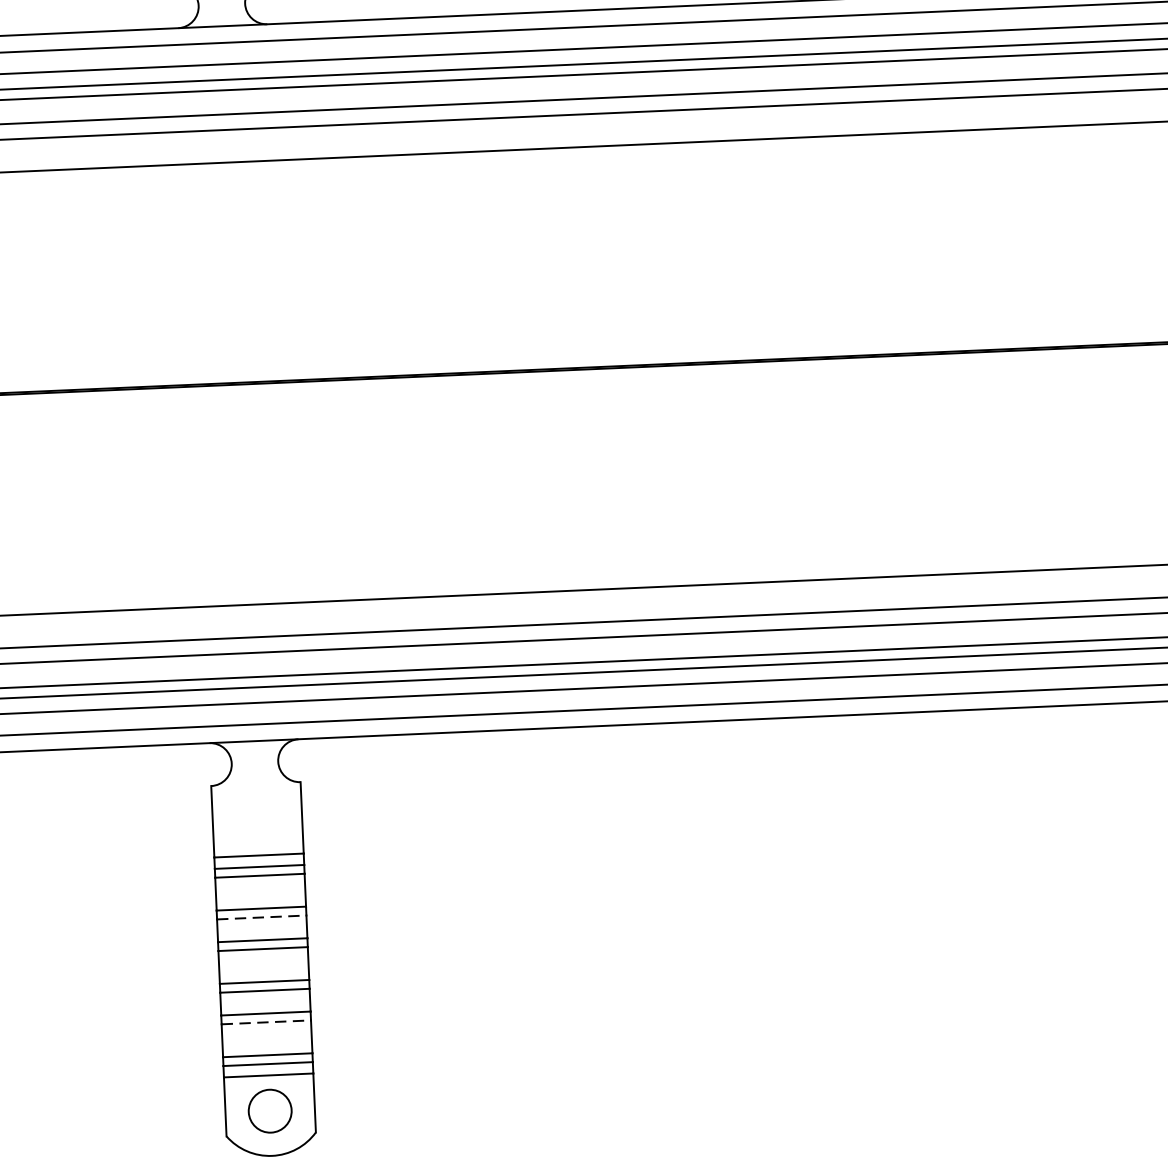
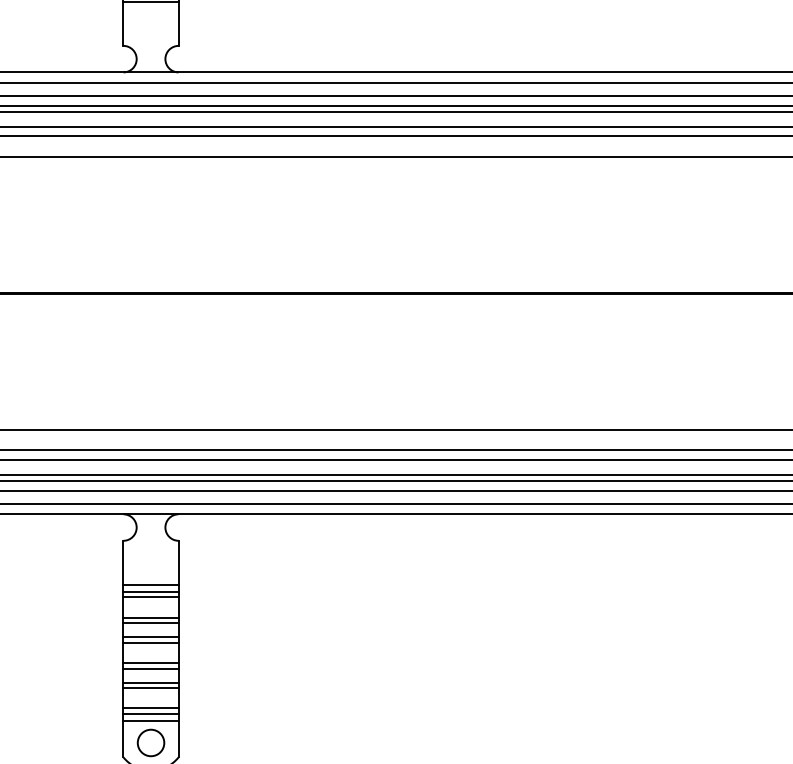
line: (262, 917) -> (151, 623), dashed -> solid
line: (267, 1023) -> (151, 688), dashed -> solid

